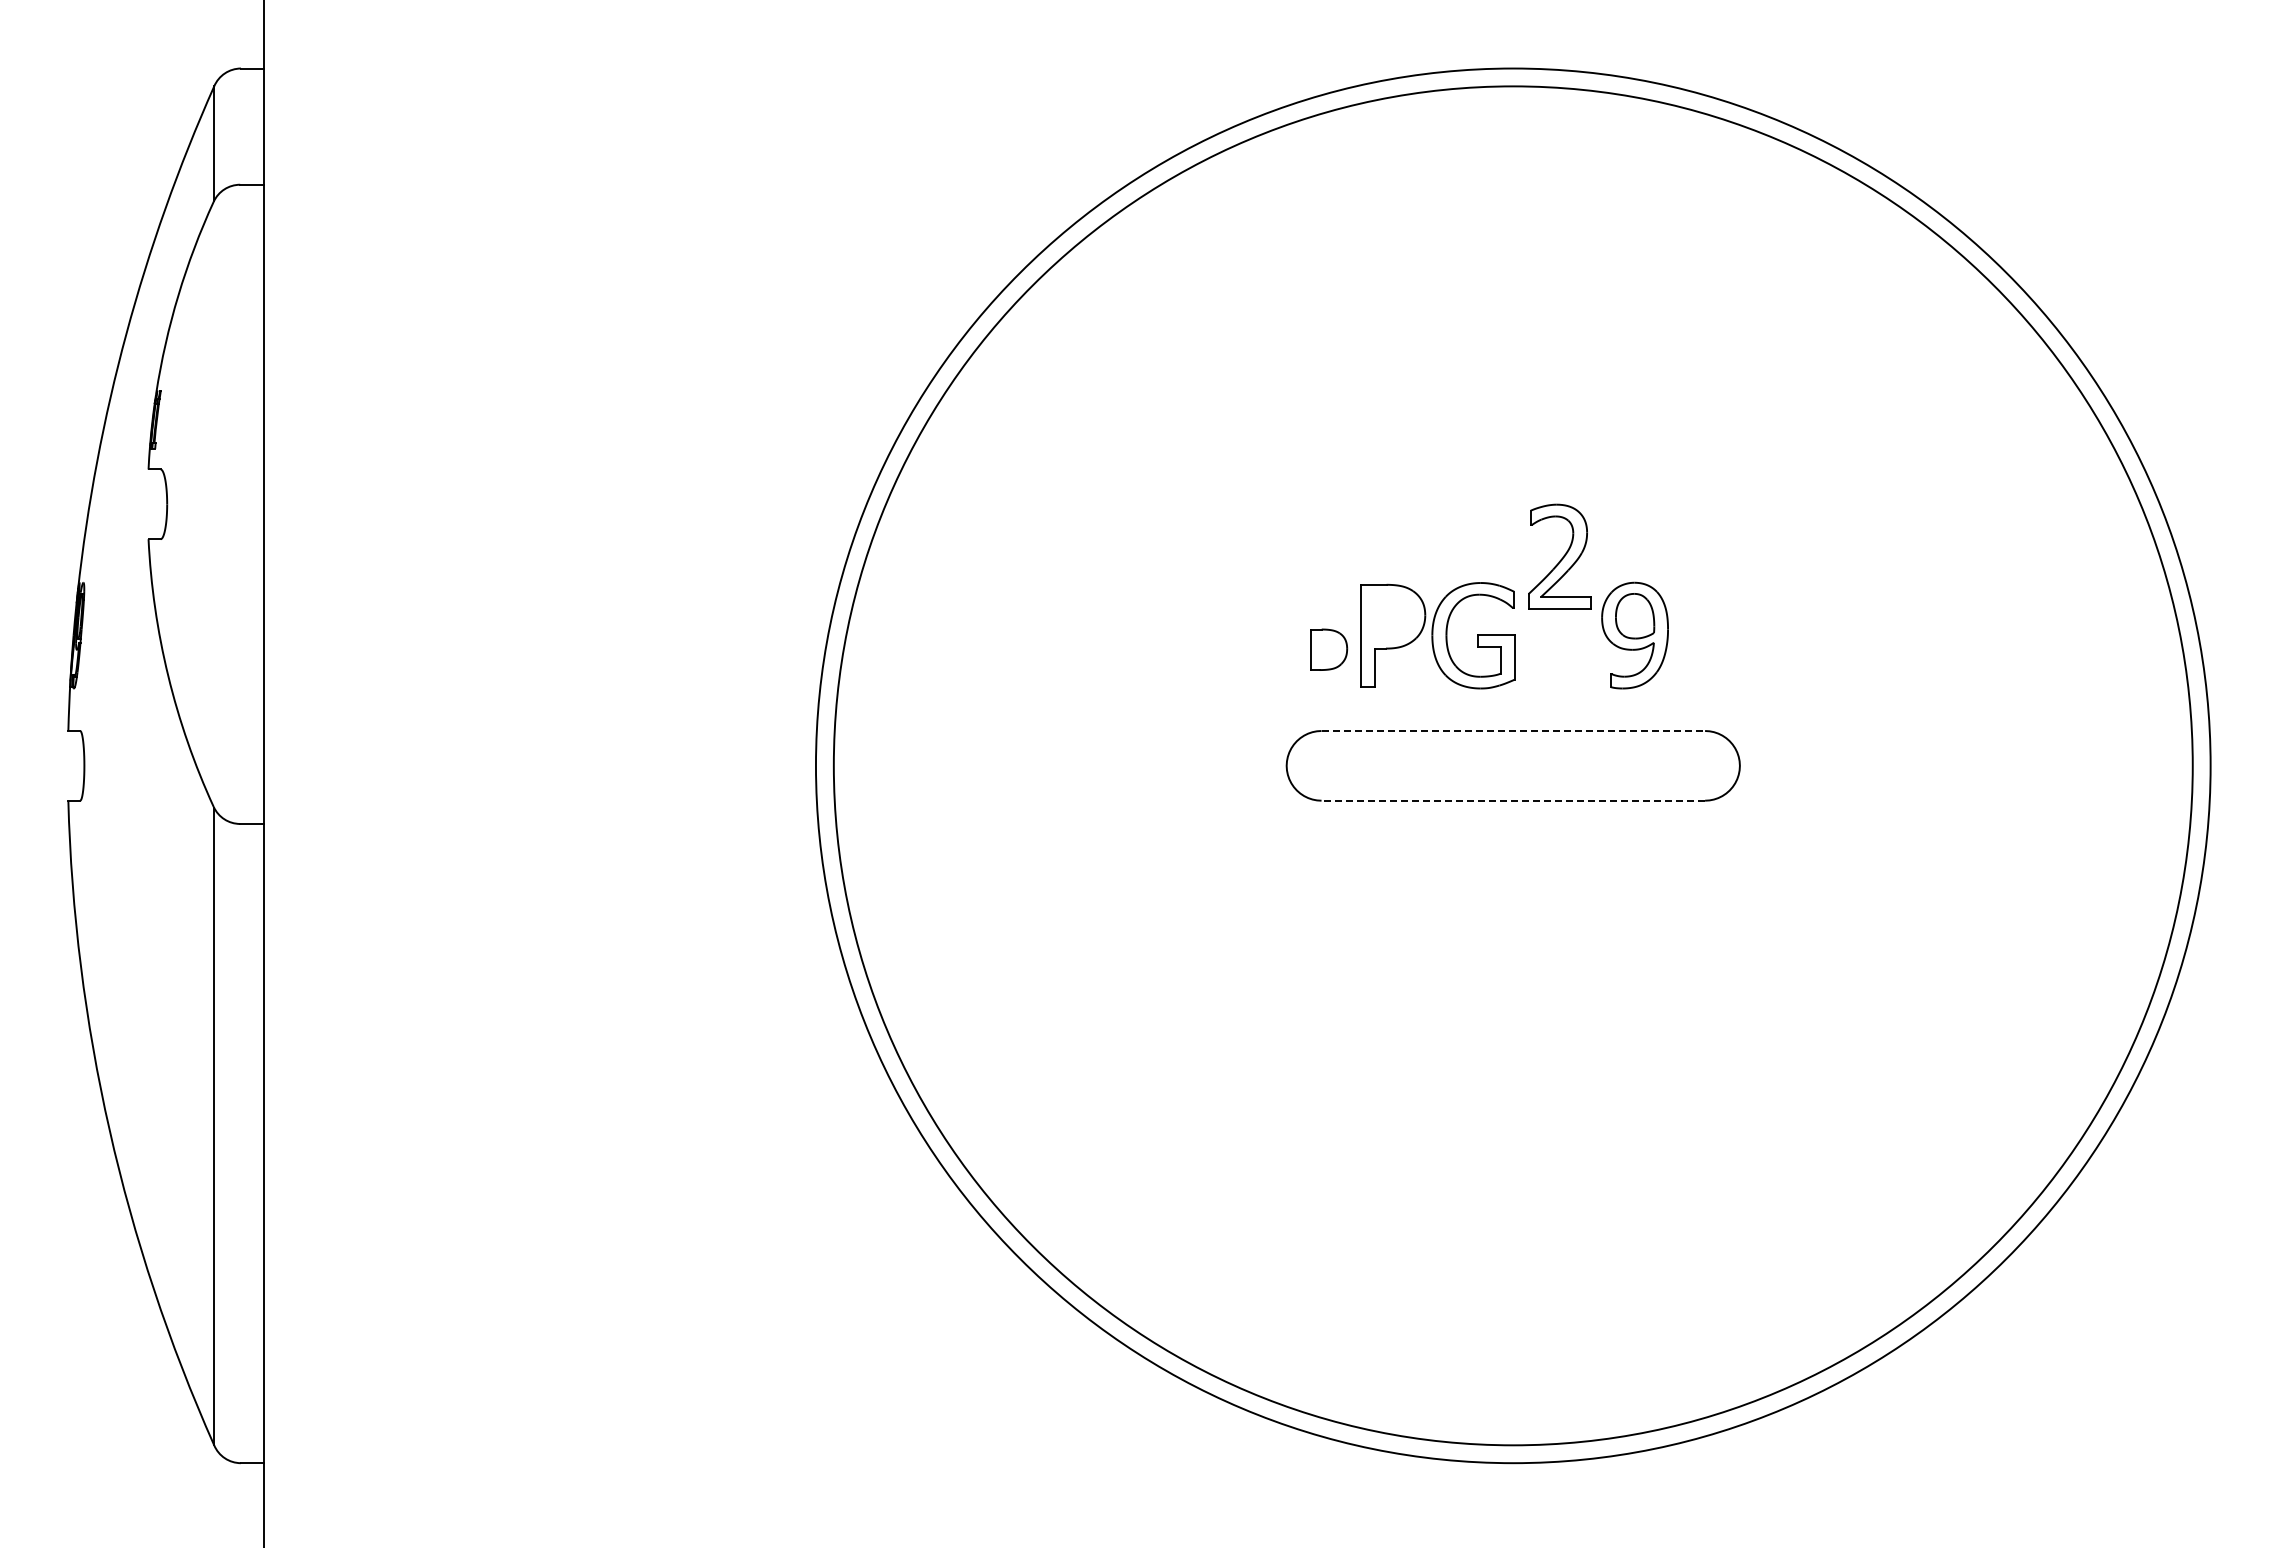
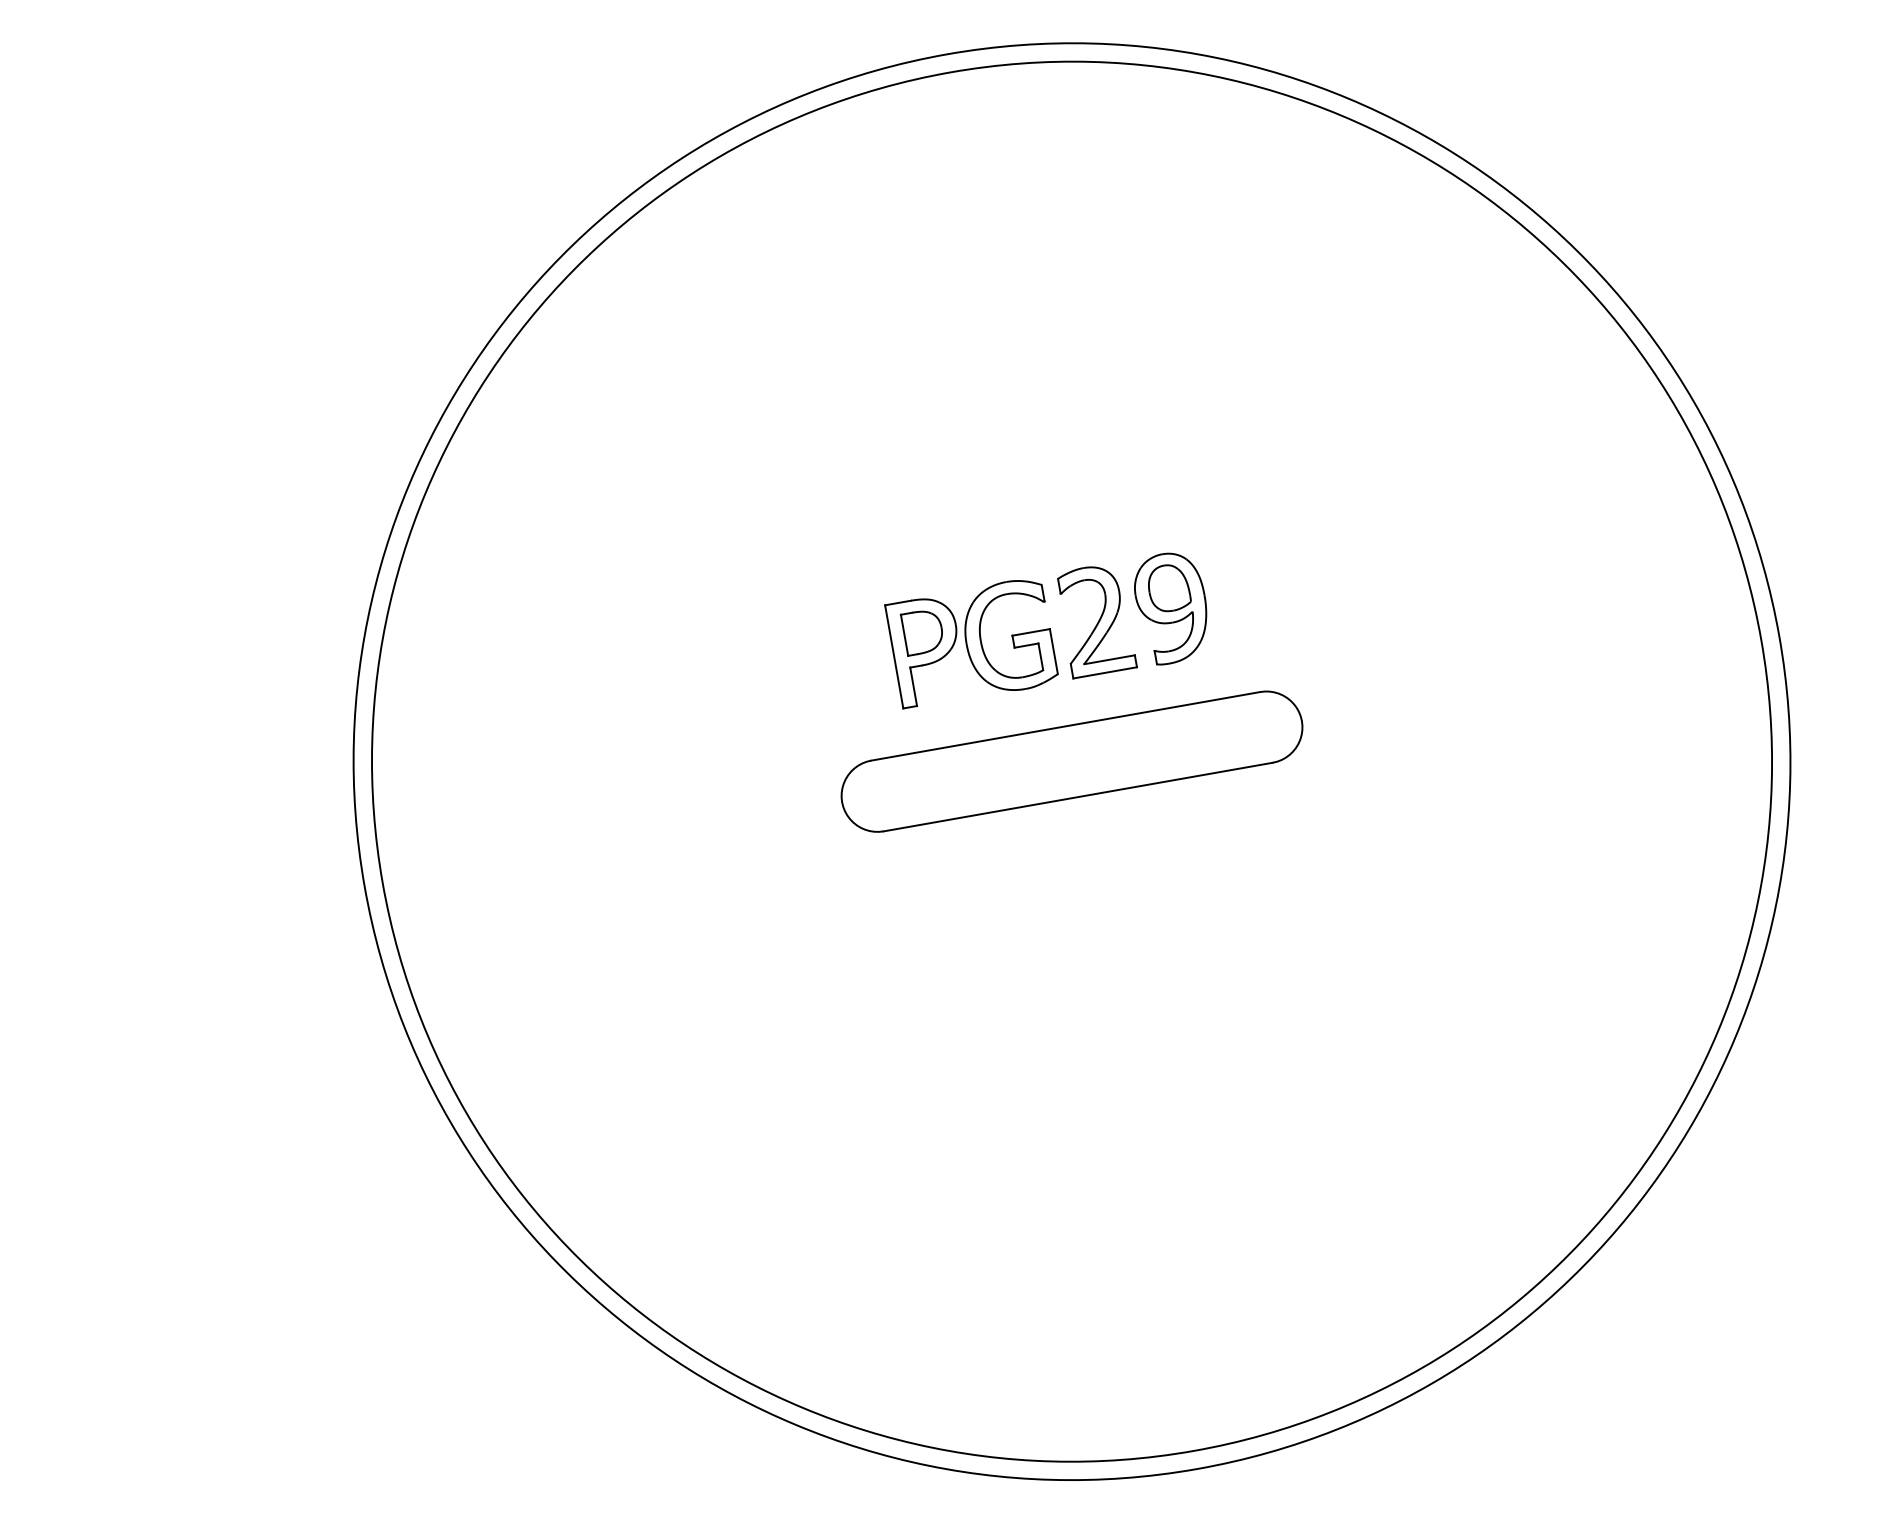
part: (1559, 556) -> (1095, 620), moved
part: (1329, 649) -> (923, 631), moved
line: (1513, 730) -> (1065, 725), dashed -> solid
line: (1513, 800) -> (1078, 796), dashed -> solid

